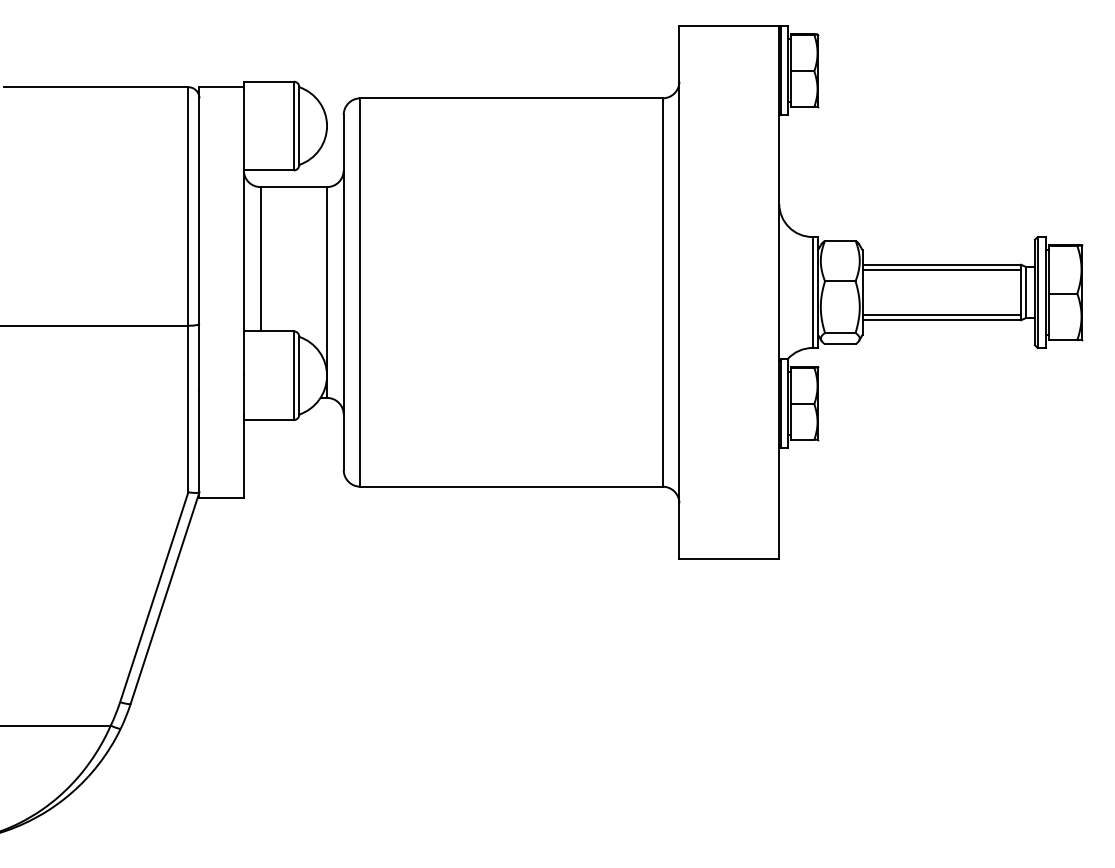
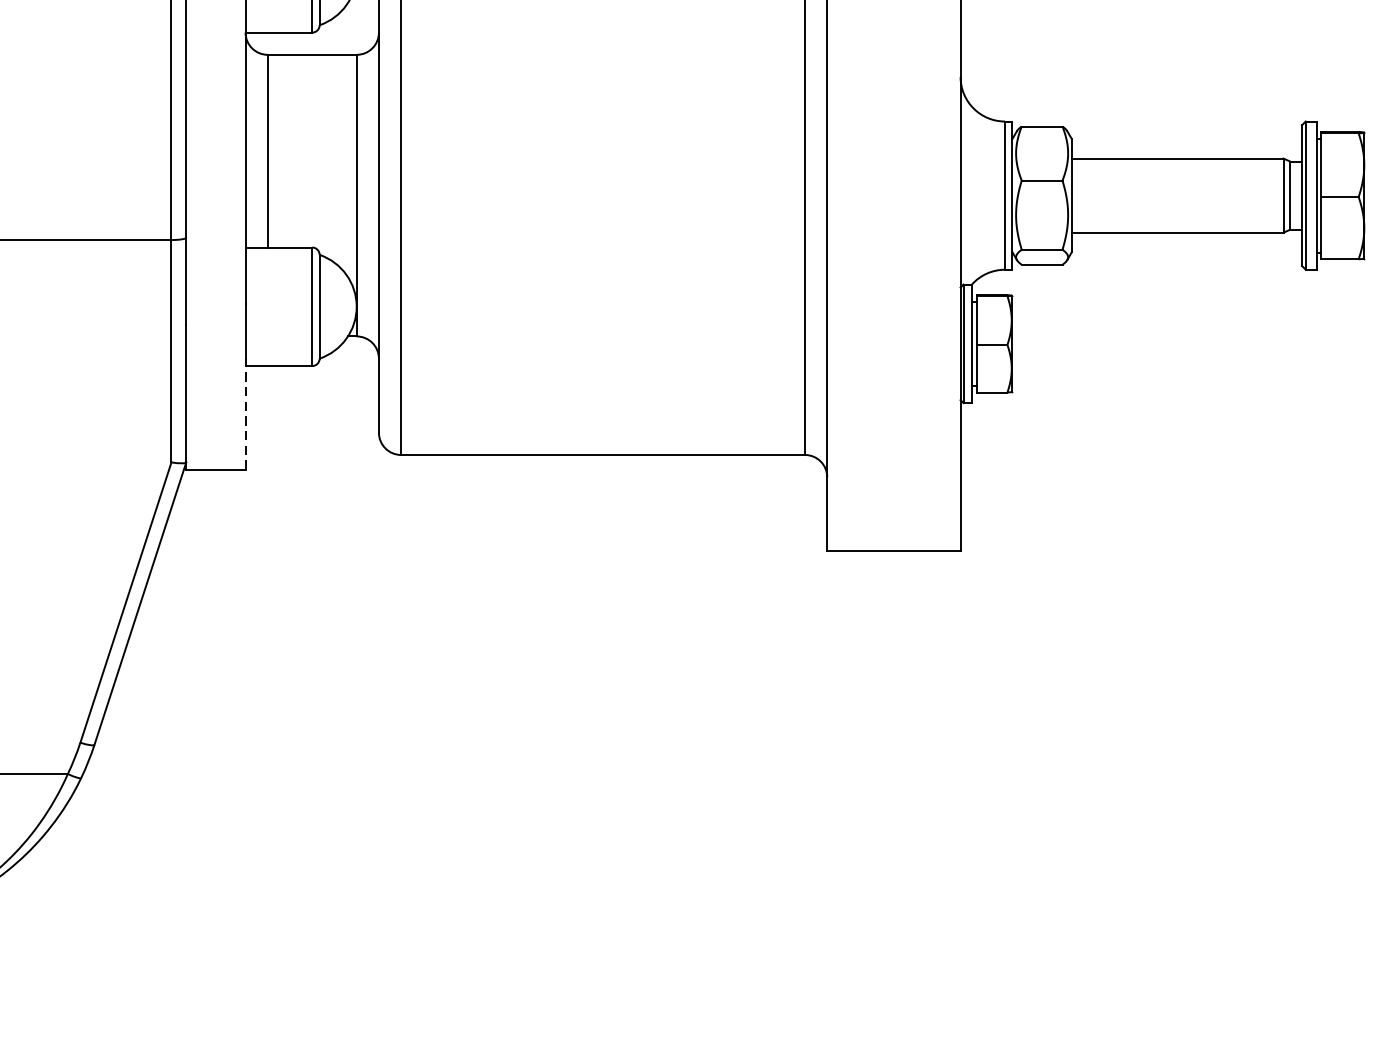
line: (941, 269) -> (1177, 164), removed
line: (941, 315) -> (1177, 226), removed
line: (243, 455) -> (245, 413), solid -> dashed

